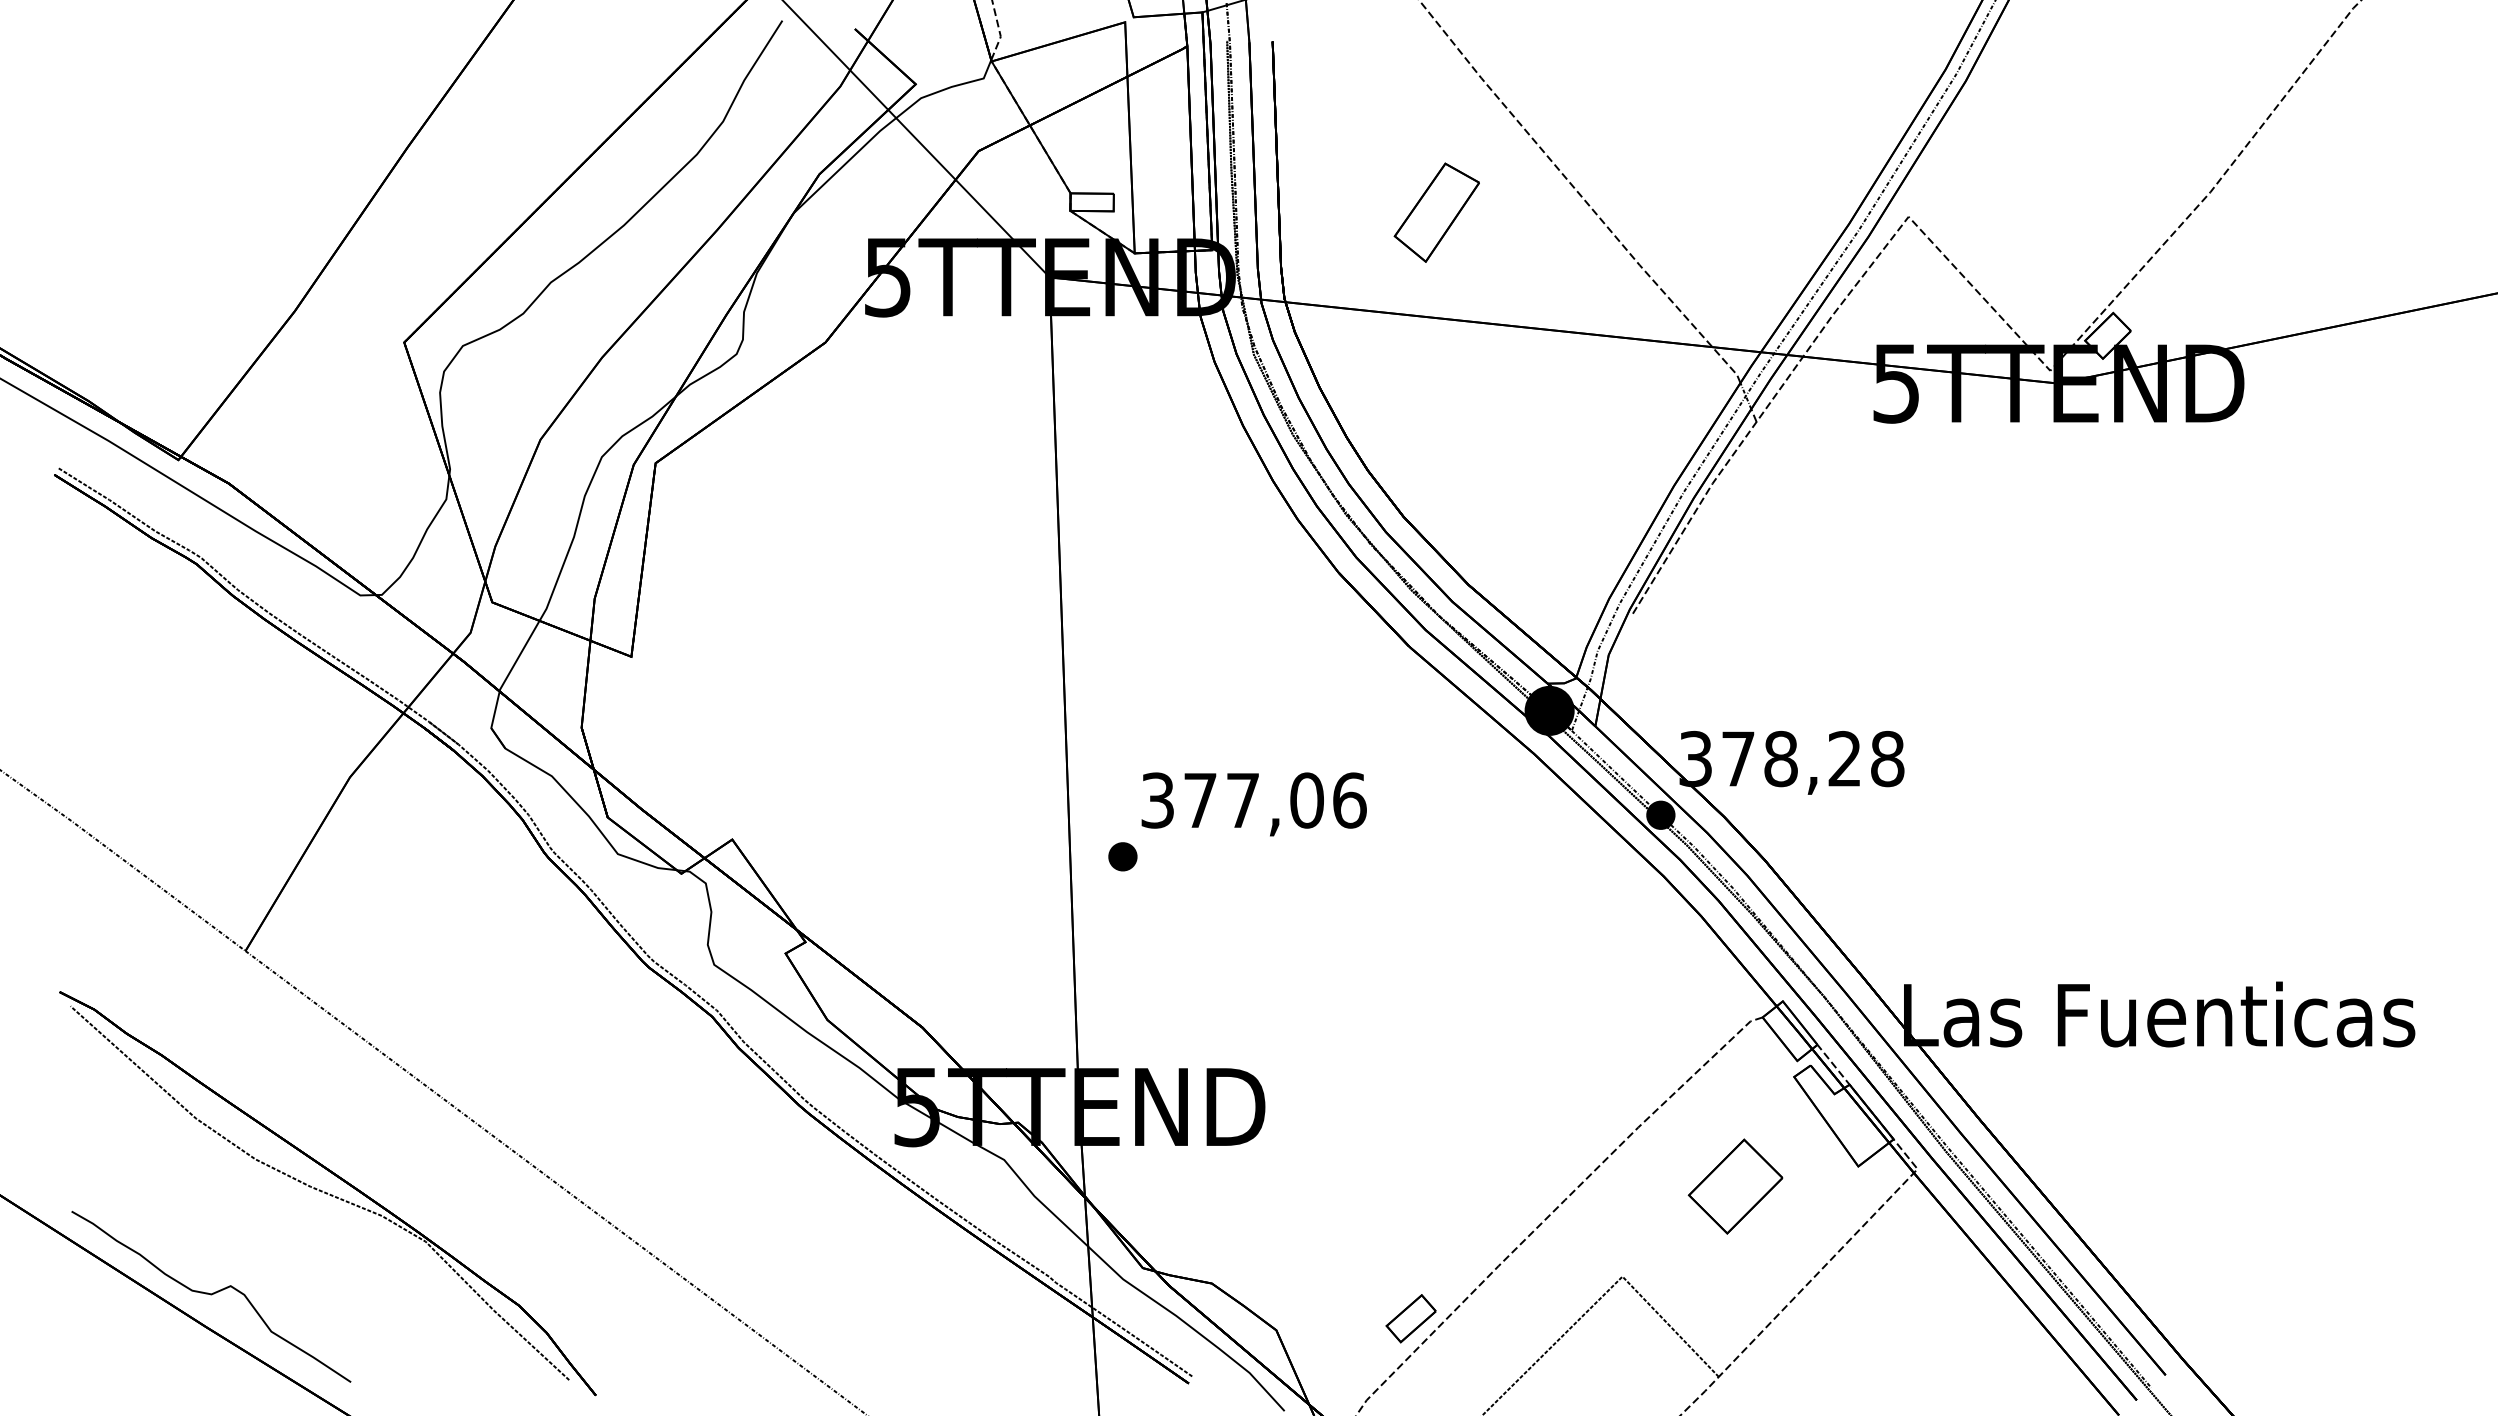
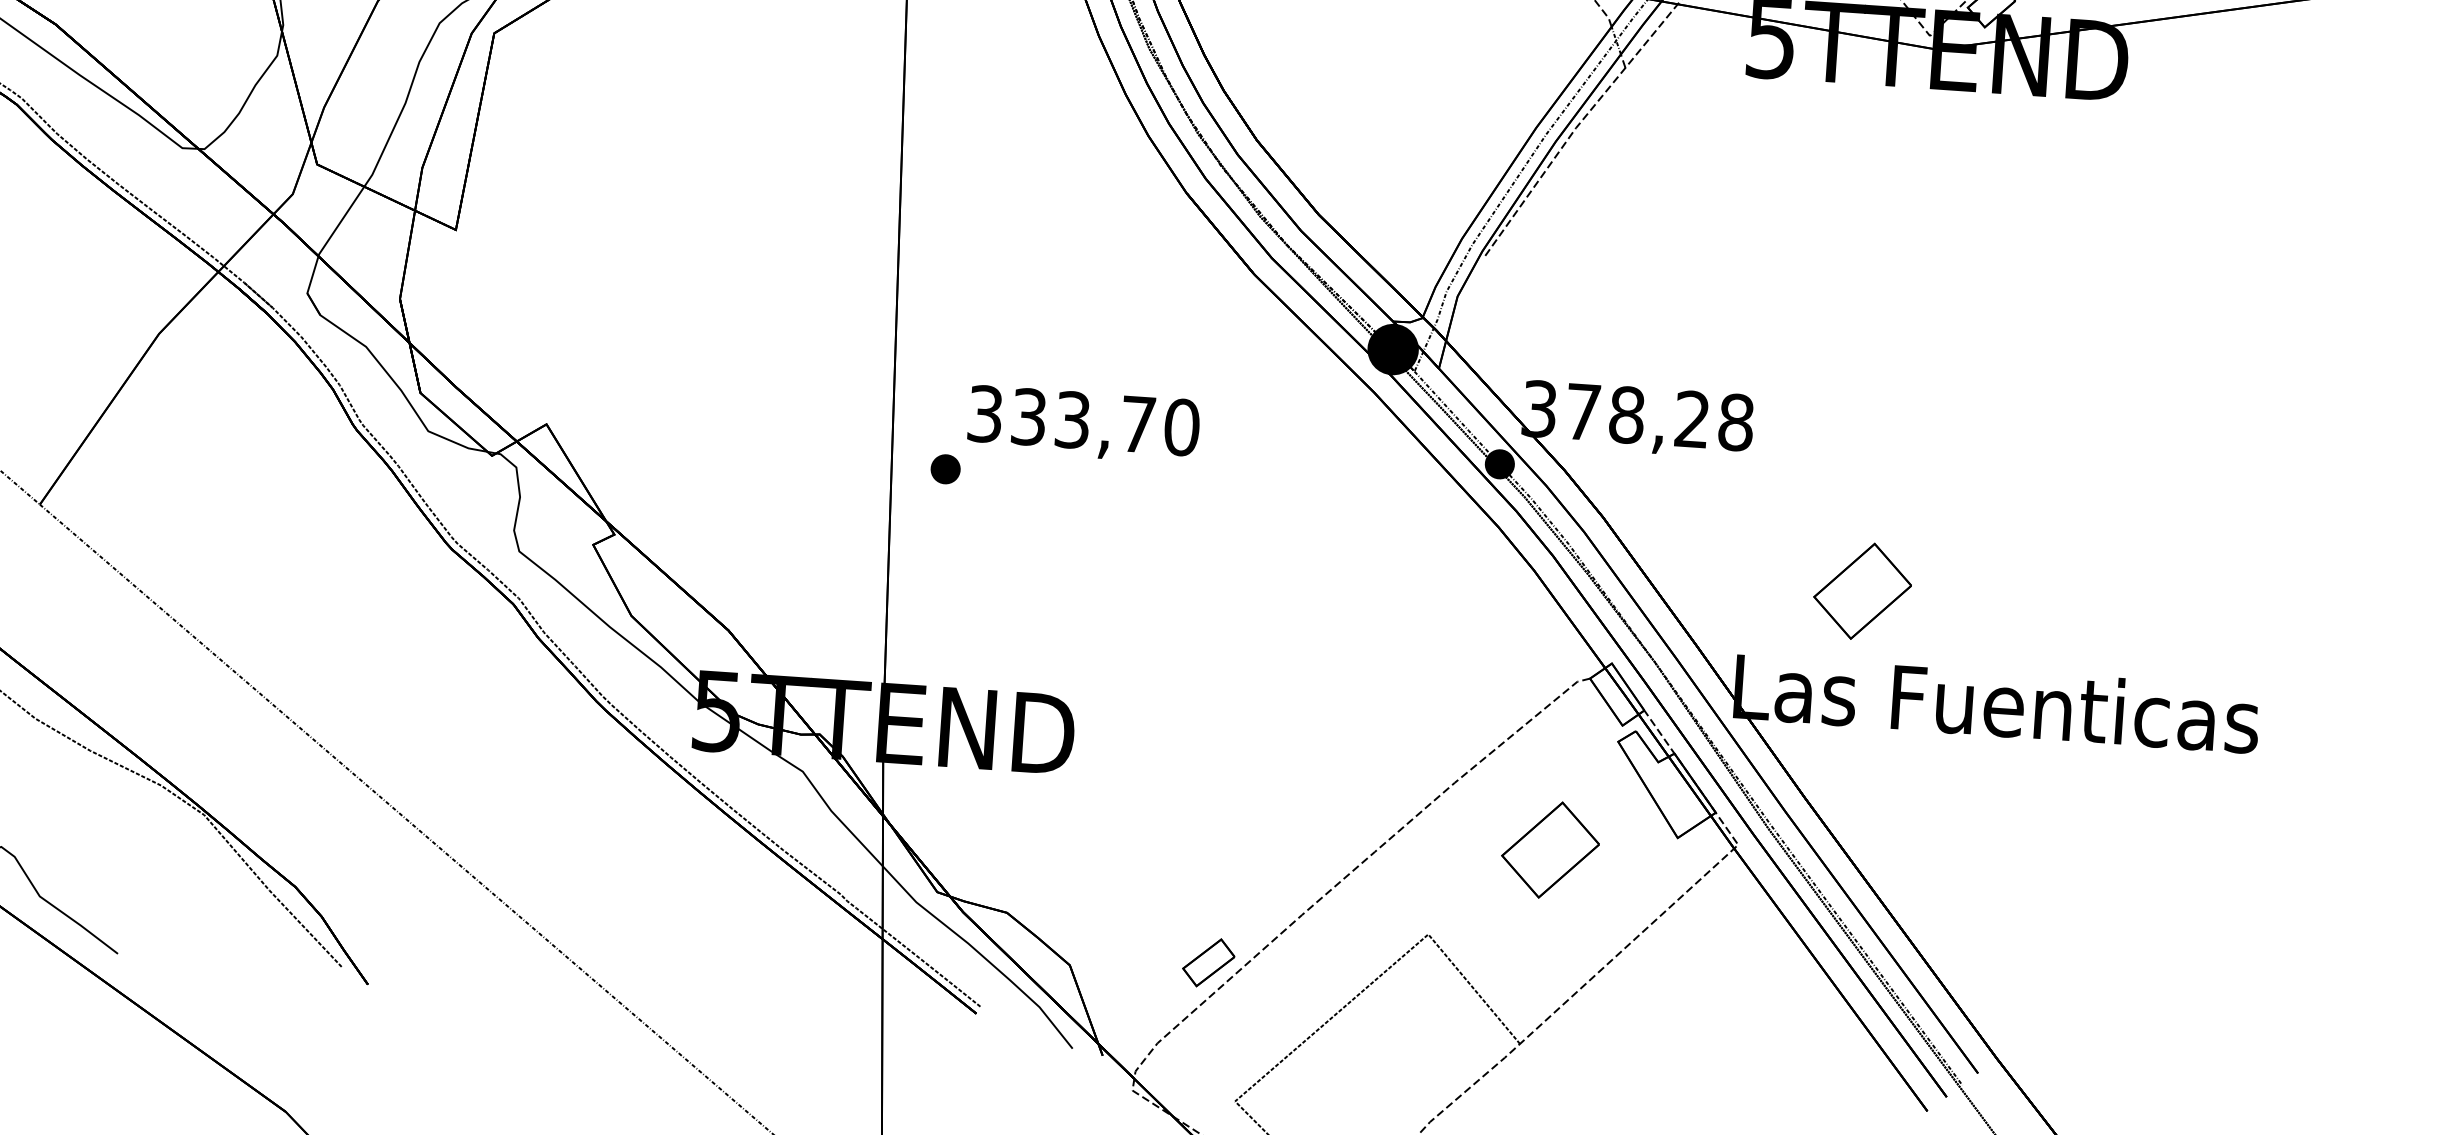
text: (1275, 800) -> (1105, 422), 377,06 -> 333,70
part: (2021, 914) -> (1862, 591), added

